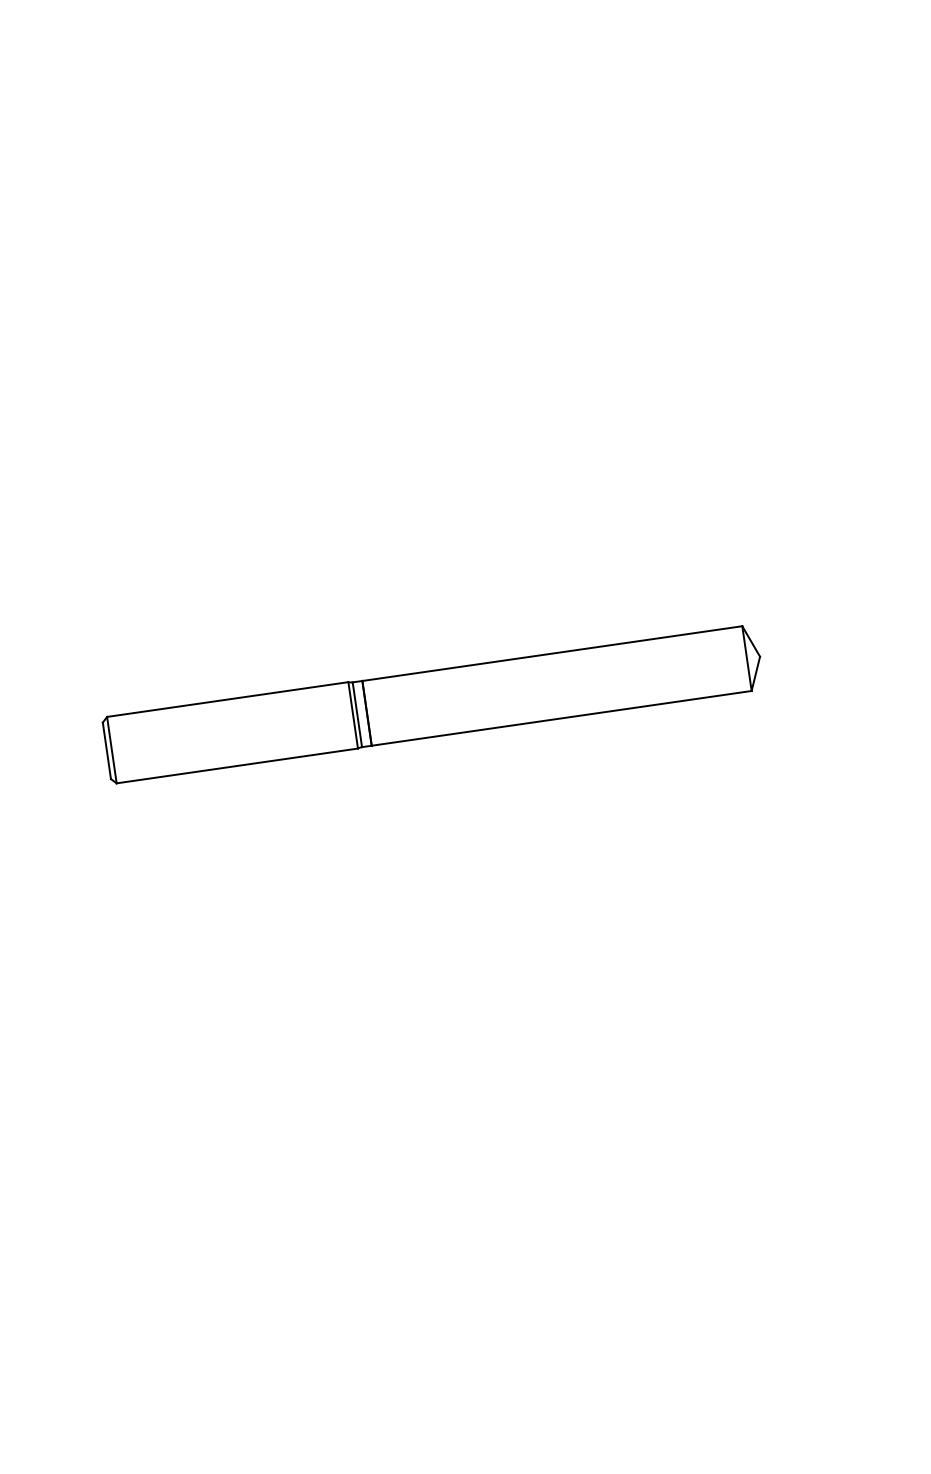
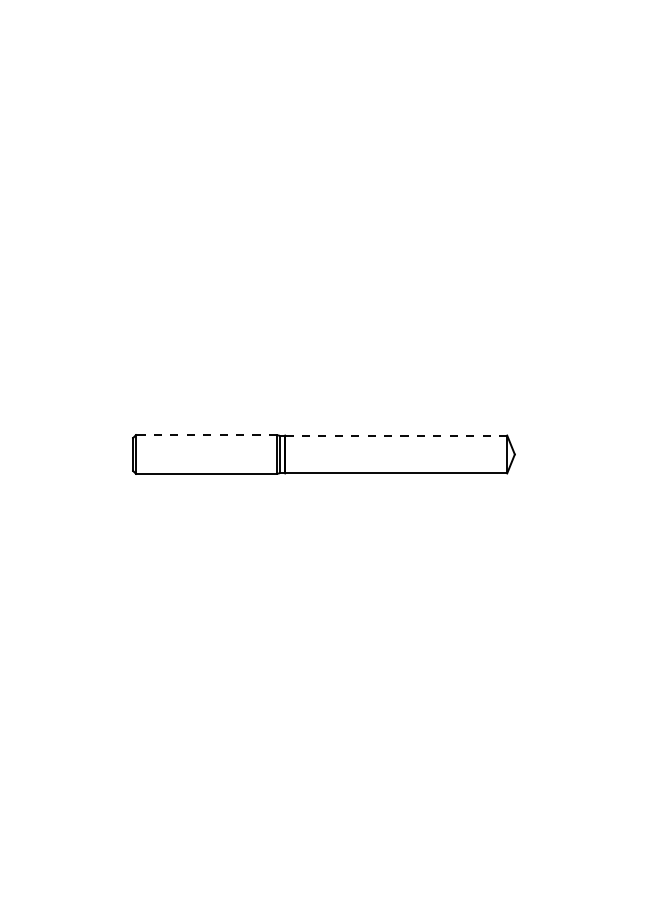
line: (551, 653) -> (395, 435), solid -> dashed
line: (227, 700) -> (206, 435), solid -> dashed

